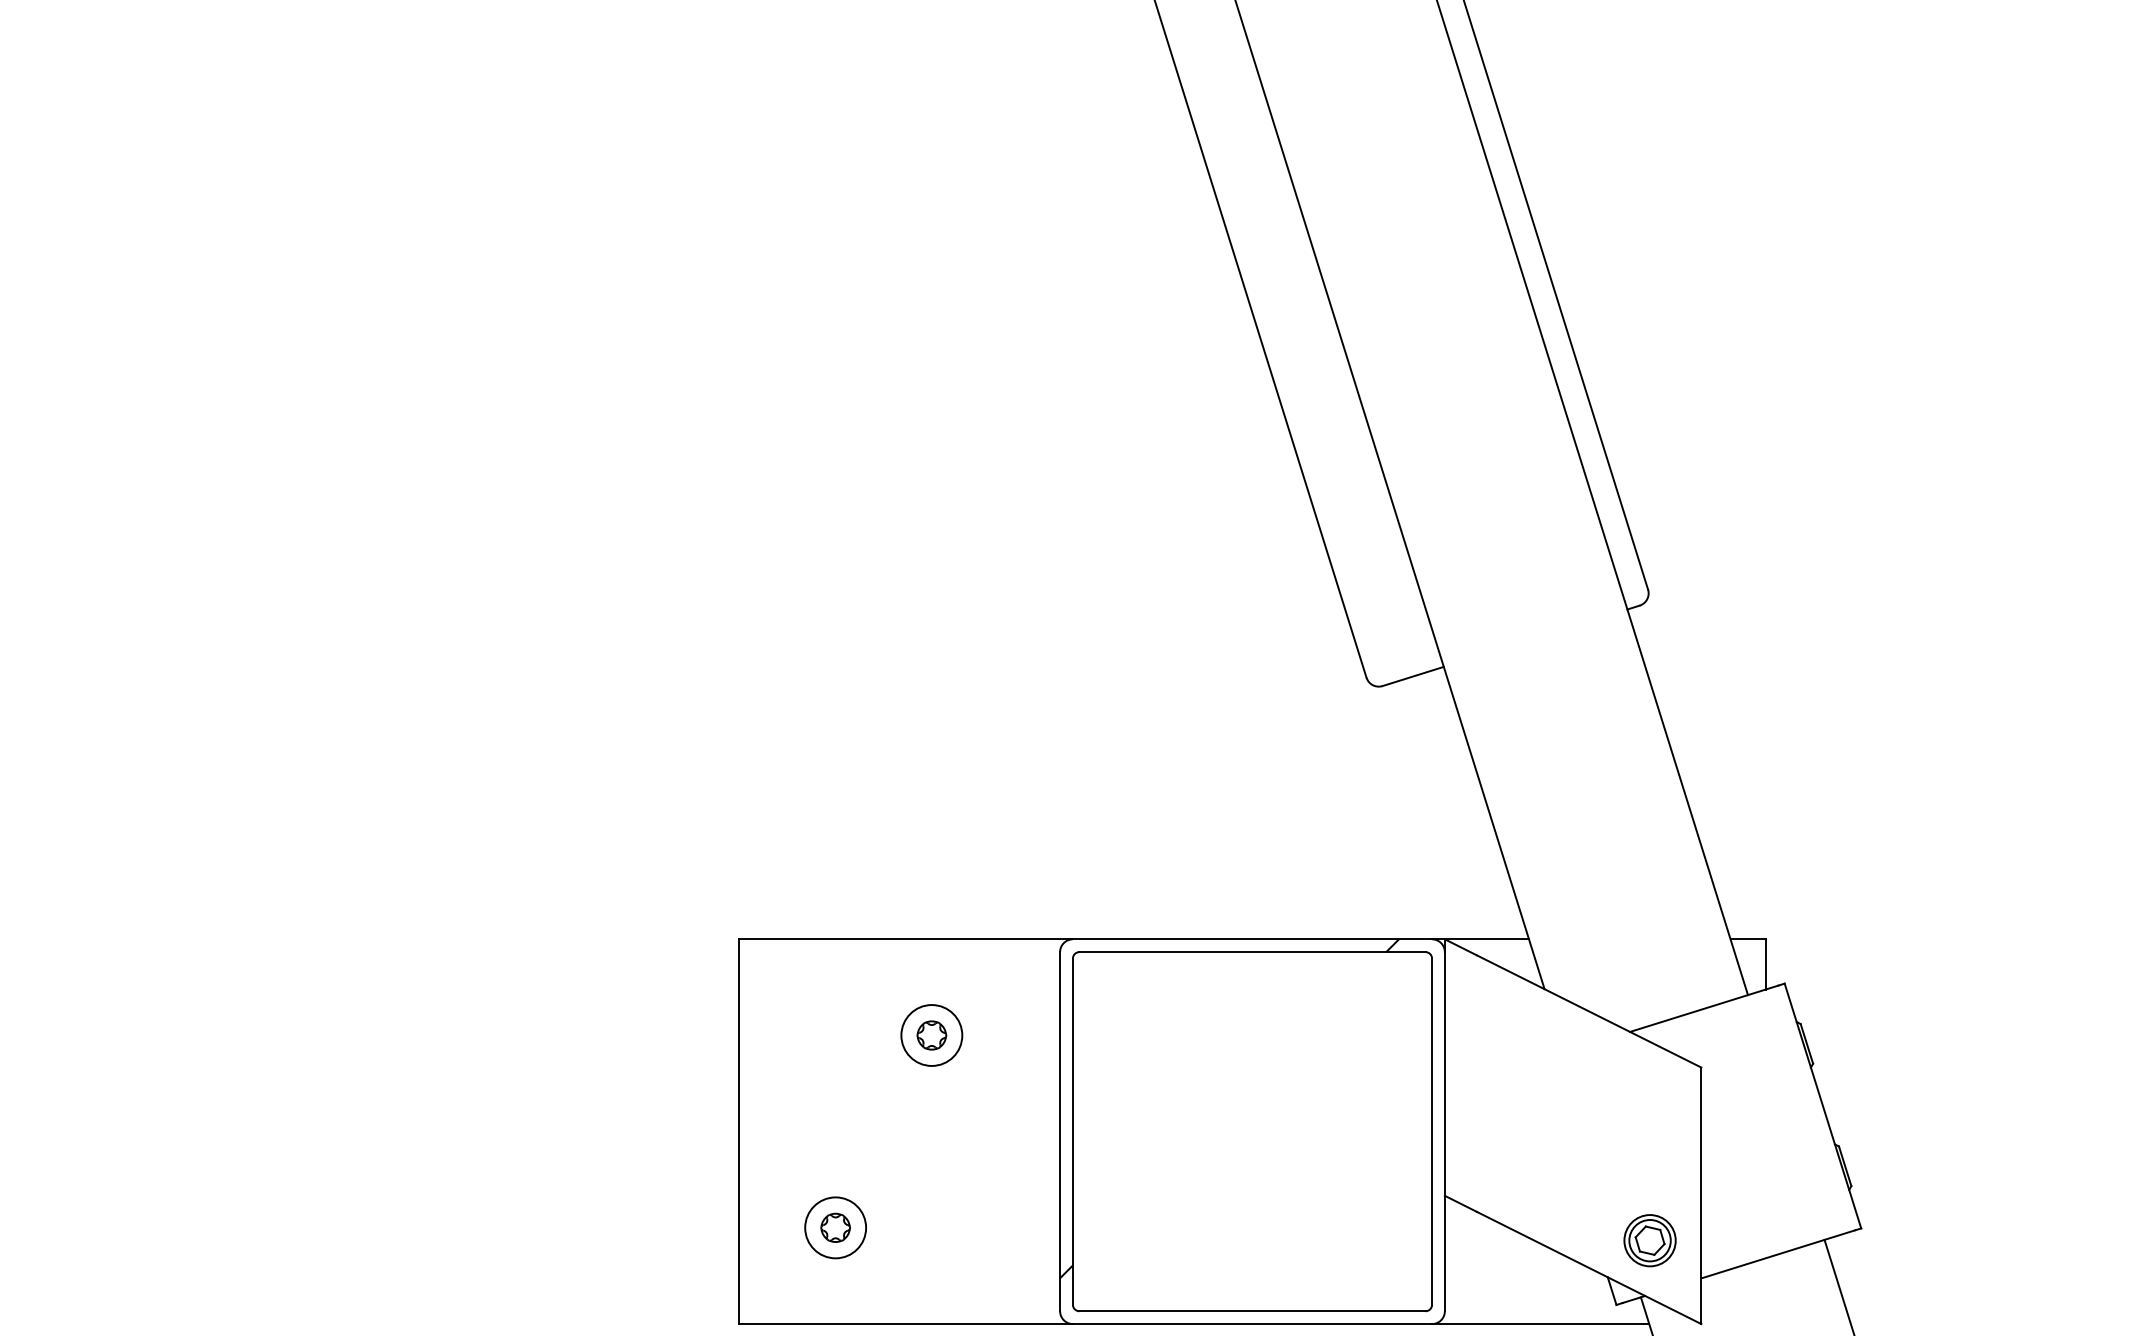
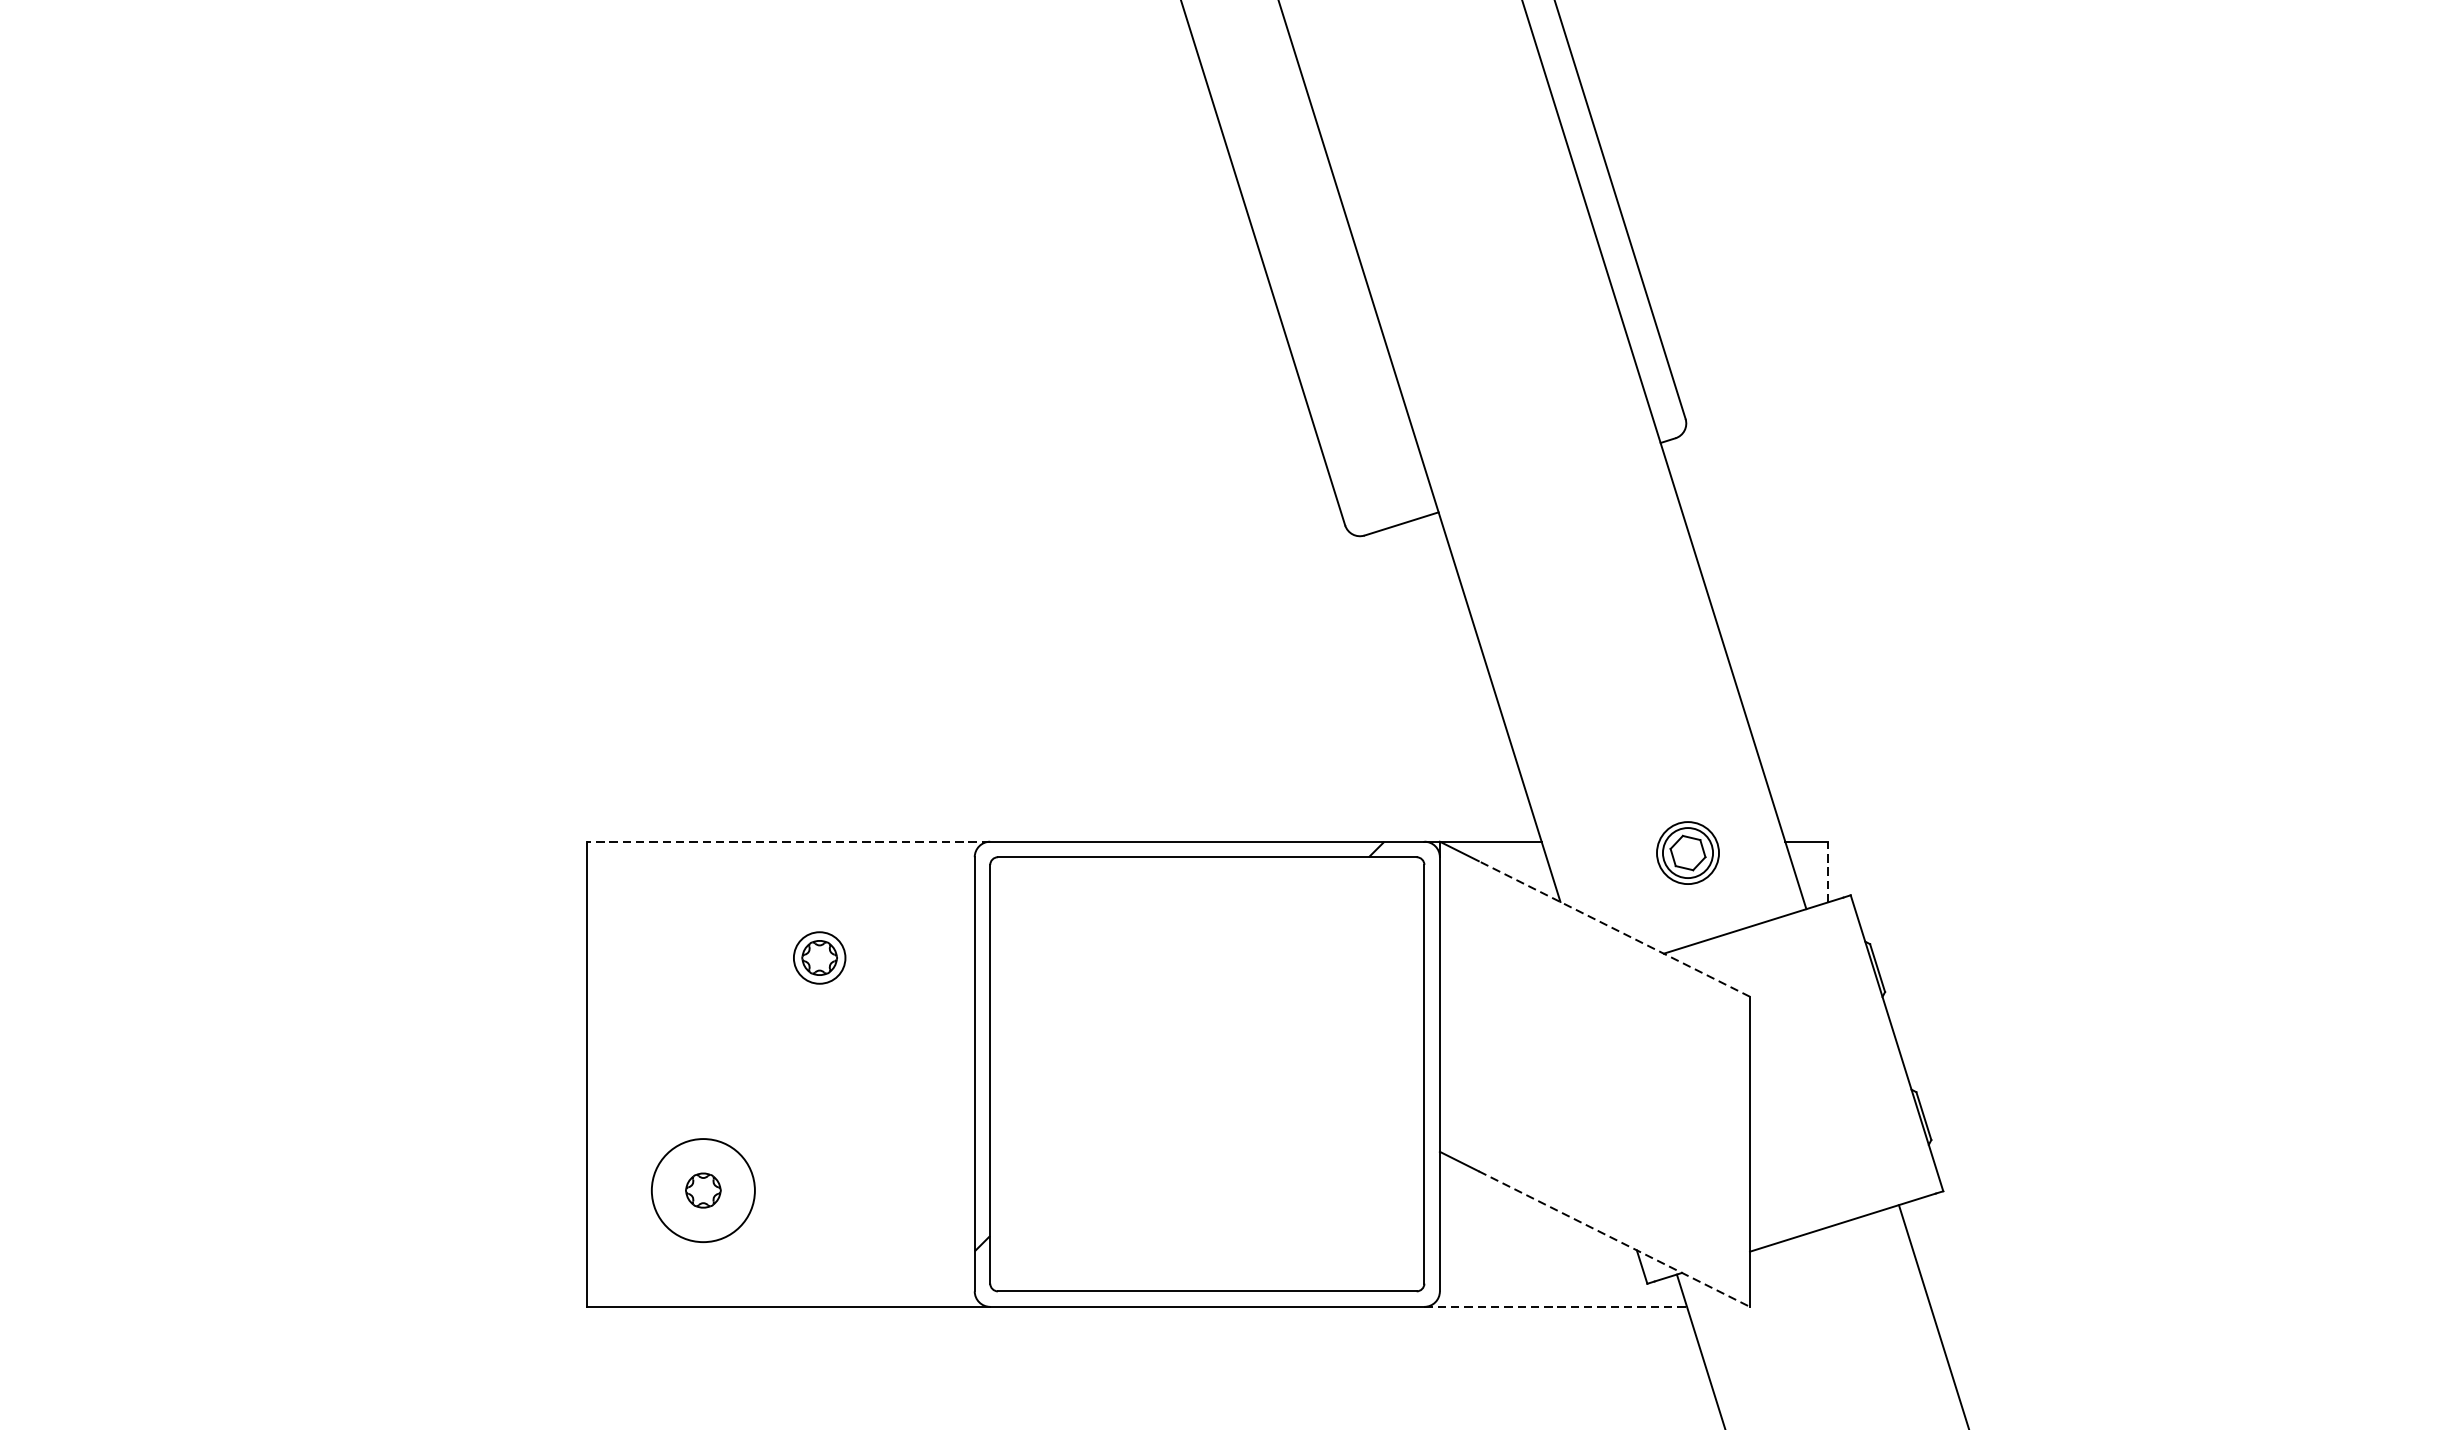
line: (906, 939) -> (789, 841), solid -> dashed
line: (1765, 963) -> (1827, 870), solid -> dashed
line: (1588, 1011) -> (1613, 928), solid -> dashed
circle: (931, 1035) -> (819, 958), size x0.7
circle: (835, 1227) -> (703, 1190), size x1.4
part: (1649, 1240) -> (1687, 852), moved
line: (1589, 1268) -> (1614, 1239), solid -> dashed
line: (1540, 1324) -> (1555, 1307), solid -> dashed

